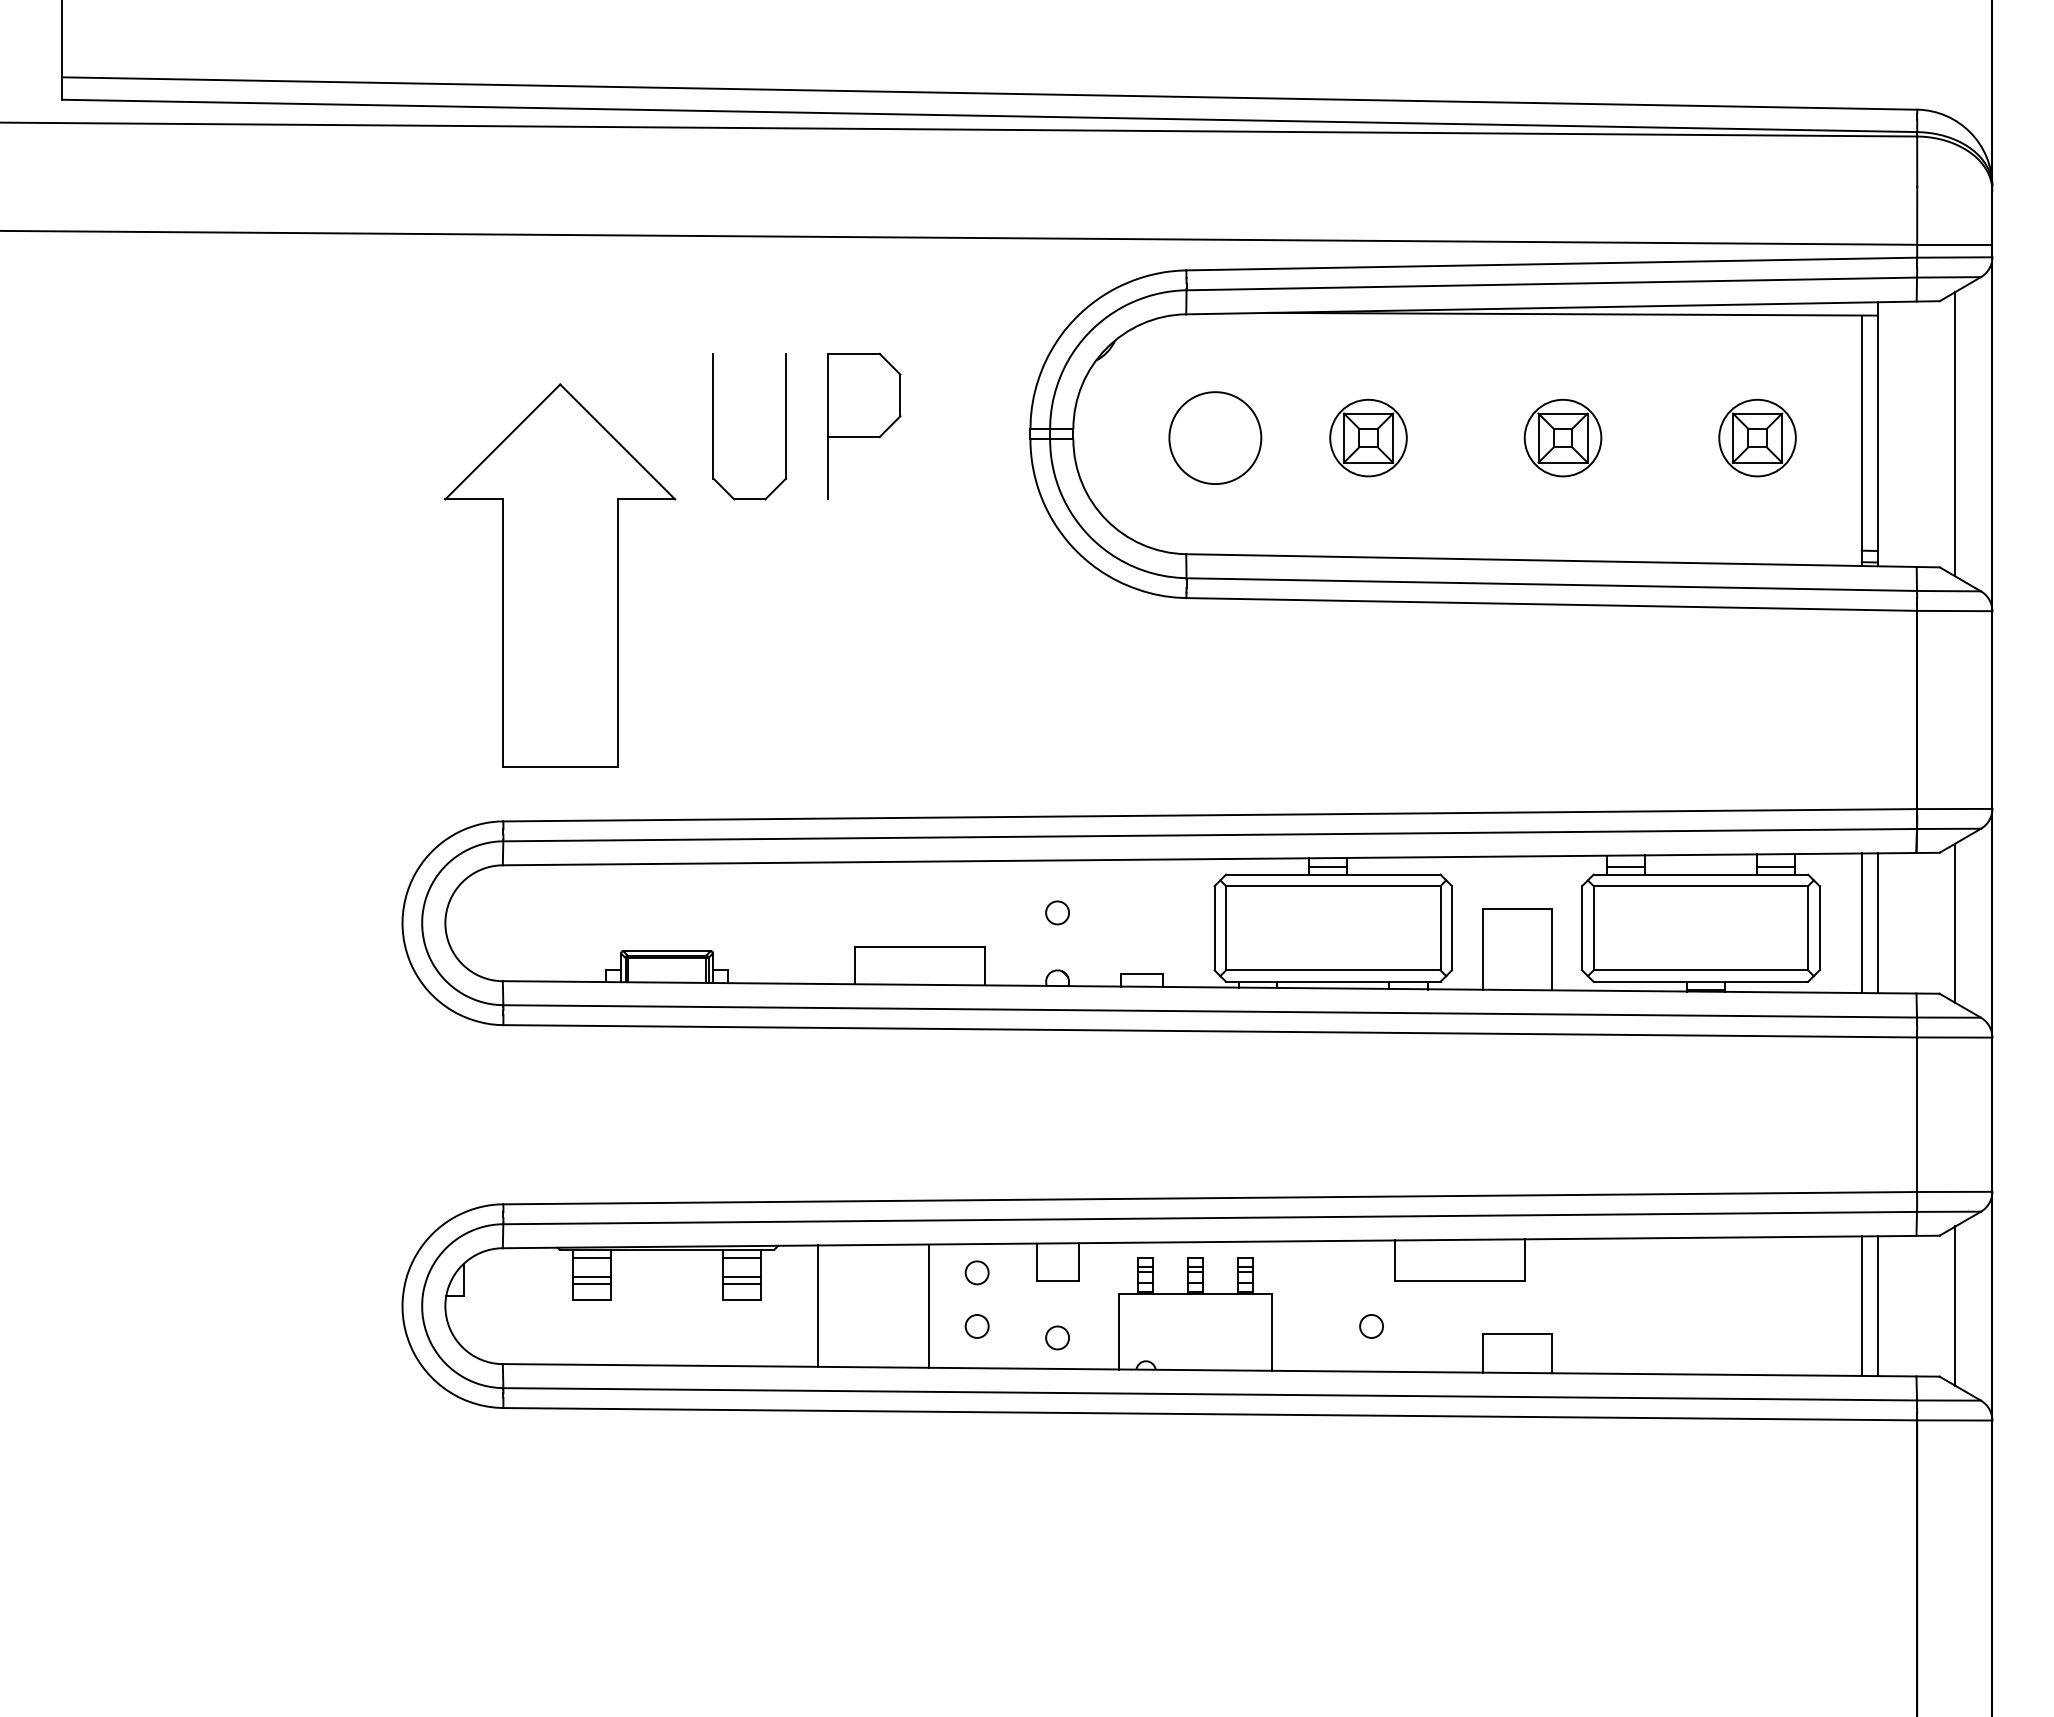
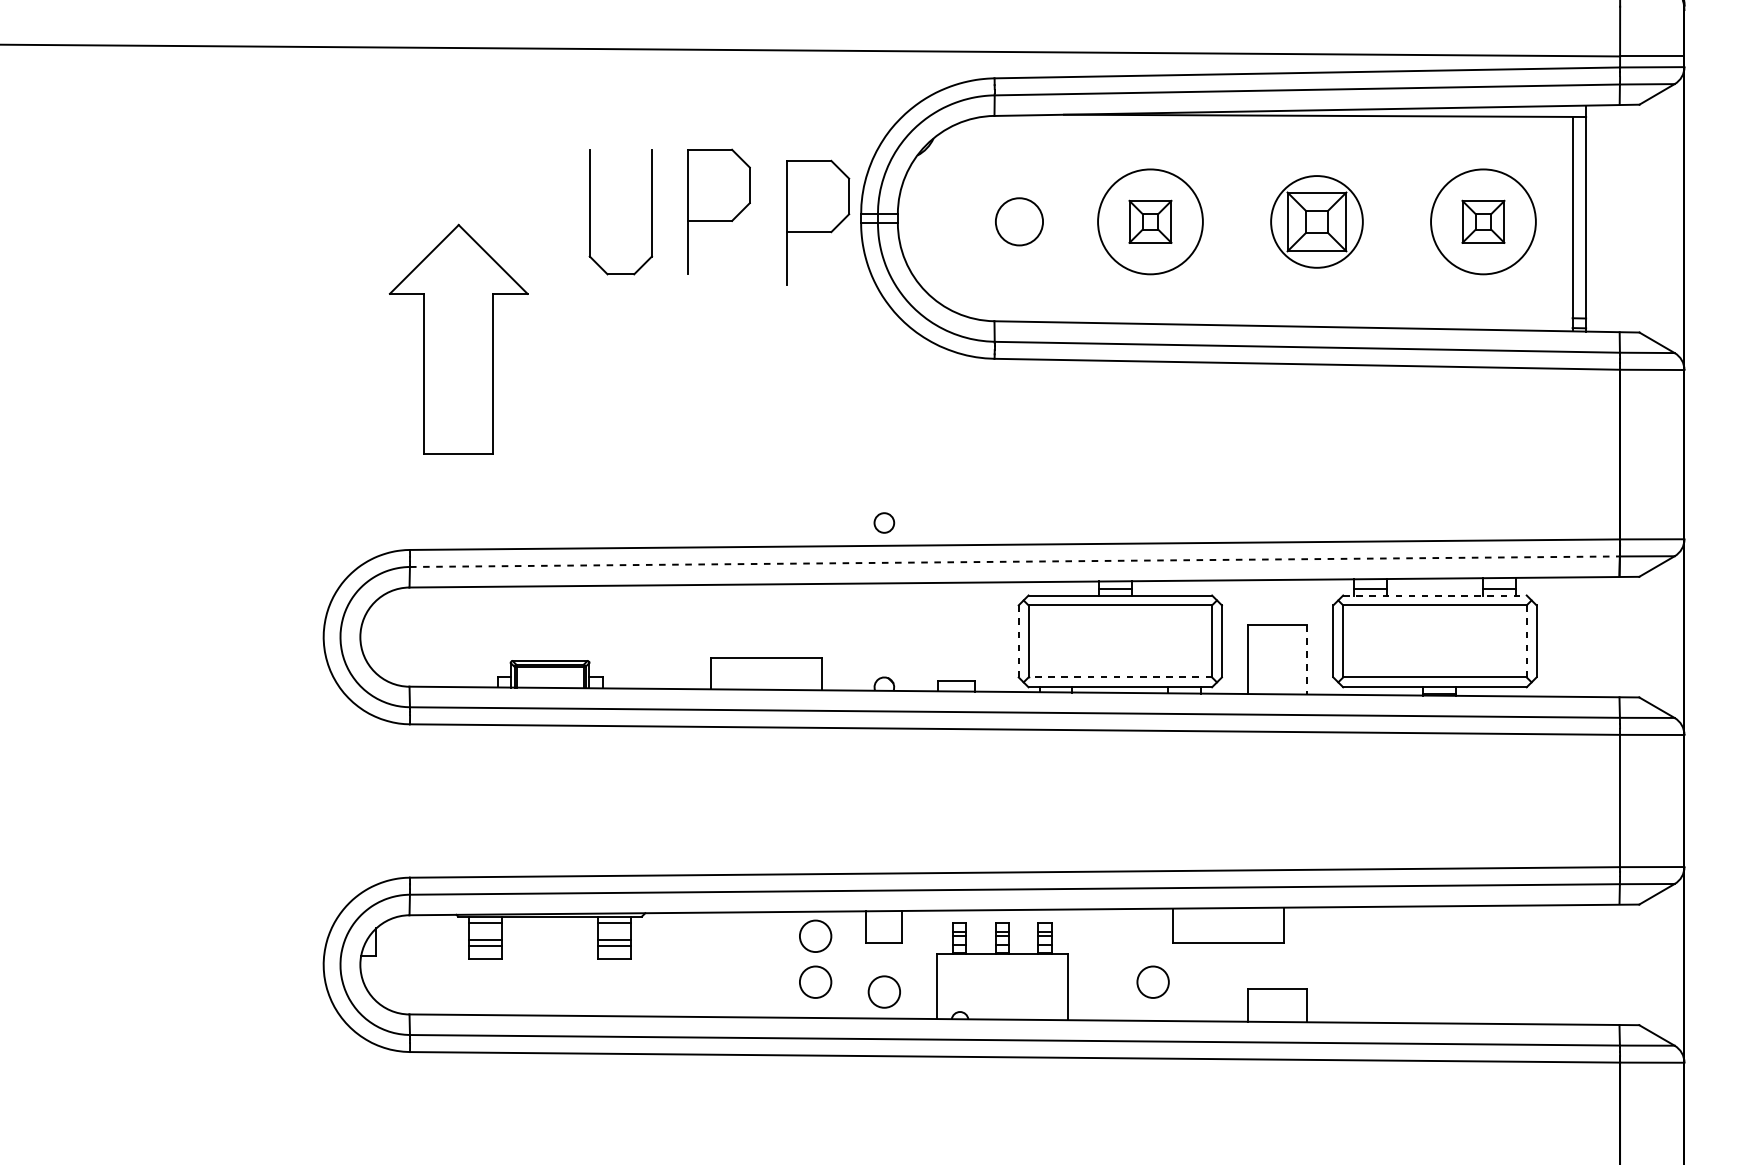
line: (1955, 434) -> (1652, 218), removed
circle: (1215, 437) -> (1019, 221), size x0.6
circle: (1368, 437) -> (1150, 221), size x1.6
part: (1562, 437) -> (1316, 221), size x1.4
circle: (1757, 437) -> (1483, 221), size x1.6
part: (980, 438) -> (818, 222), added
part: (560, 575) -> (458, 339), size x0.7
line: (1210, 835) -> (1015, 562), solid -> dashed
line: (1701, 874) -> (1435, 595), solid -> dashed
circle: (1057, 912) -> (884, 522), moved
line: (1955, 922) -> (1652, 636), removed
line: (1861, 923) -> (1572, 637), removed
line: (1877, 923) -> (1586, 637), removed
line: (1214, 927) -> (1018, 640), solid -> dashed
line: (1808, 927) -> (1527, 640), solid -> dashed
line: (1551, 949) -> (1307, 659), solid -> dashed
line: (1332, 970) -> (1119, 677), solid -> dashed
circle: (976, 1272) -> (814, 936), size x1.6
line: (818, 1305) -> (679, 964), removed
line: (929, 1305) -> (774, 964), removed
line: (1861, 1305) -> (1572, 964), removed
line: (1955, 1305) -> (1652, 964), removed
line: (1877, 1306) -> (1586, 965), removed
circle: (976, 1326) -> (814, 982), size x1.6
circle: (1371, 1326) -> (1153, 982), size x1.6
circle: (1057, 1337) -> (884, 991), size x1.6

